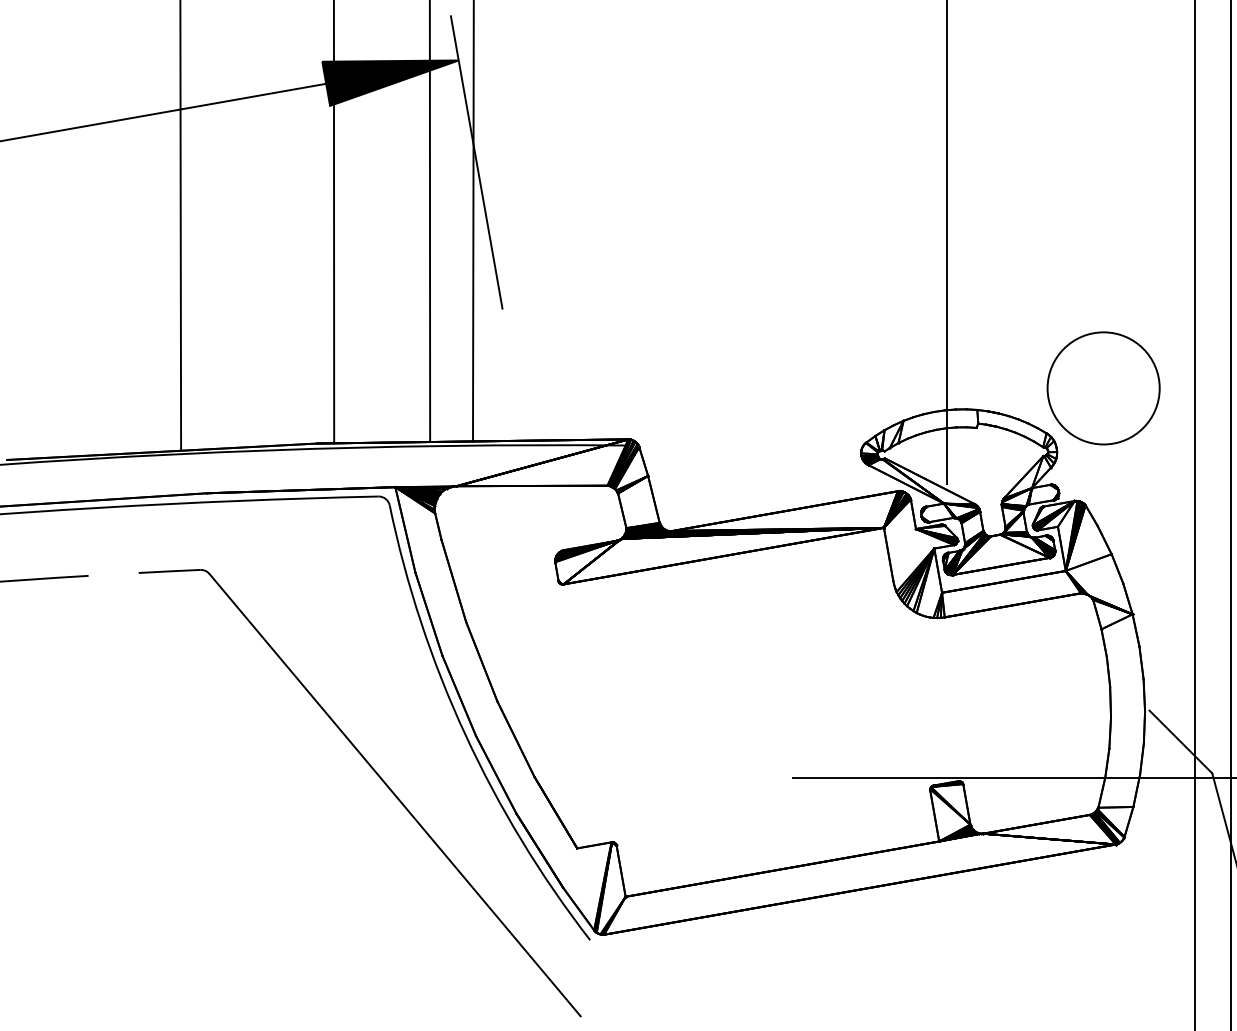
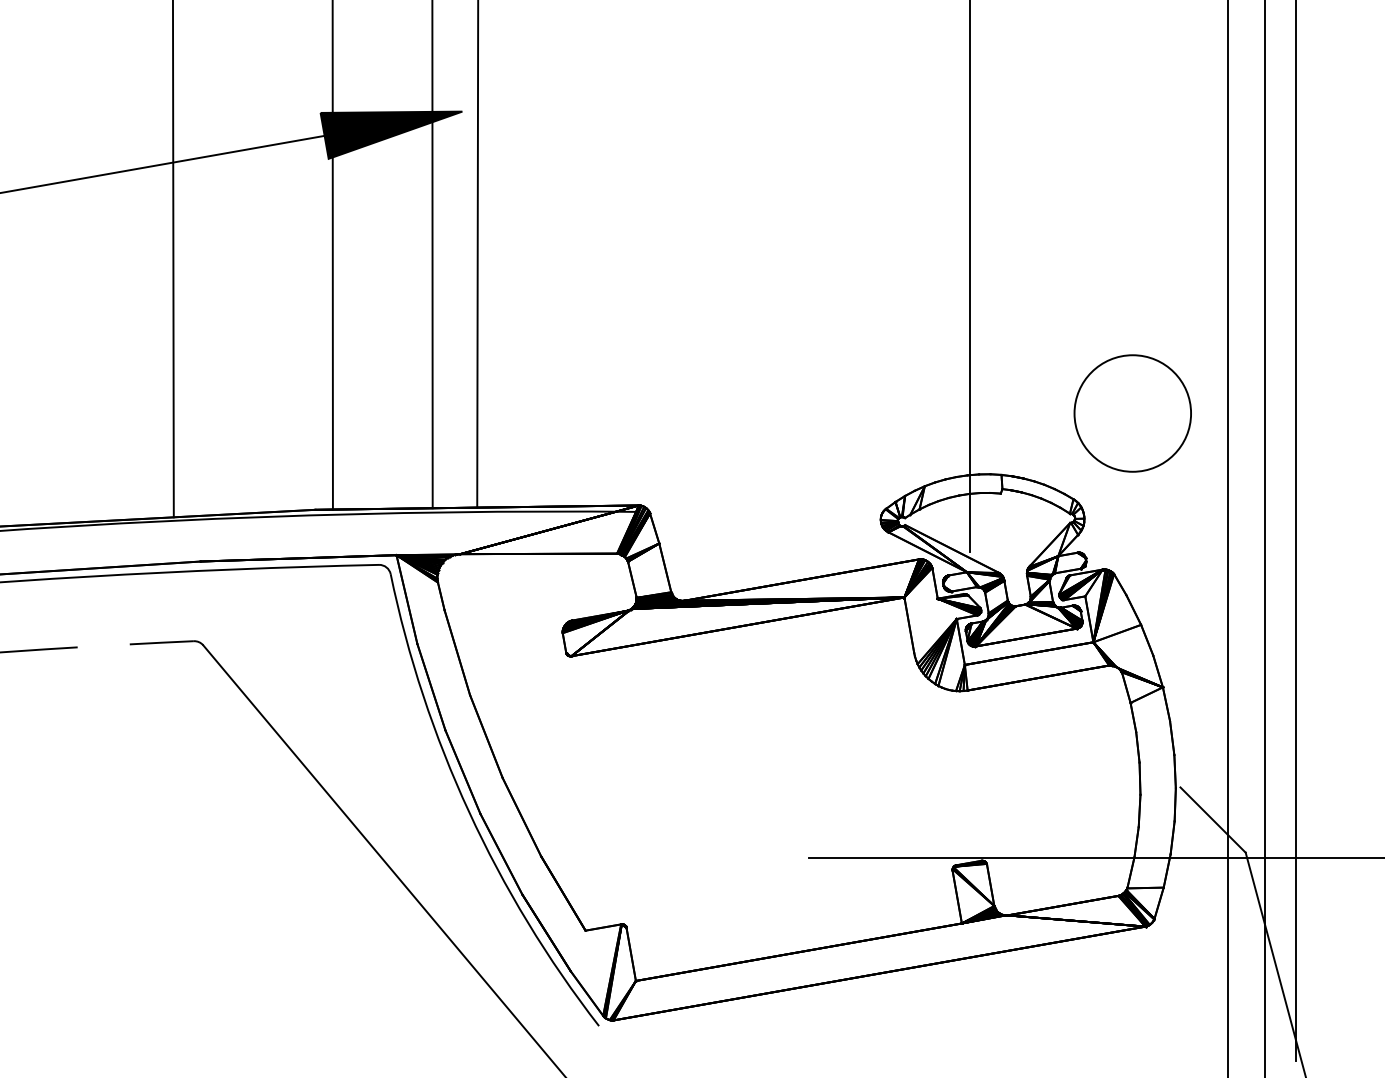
line: (476, 162) -> (480, 217), removed
circle: (1103, 388) -> (1132, 413), moved

